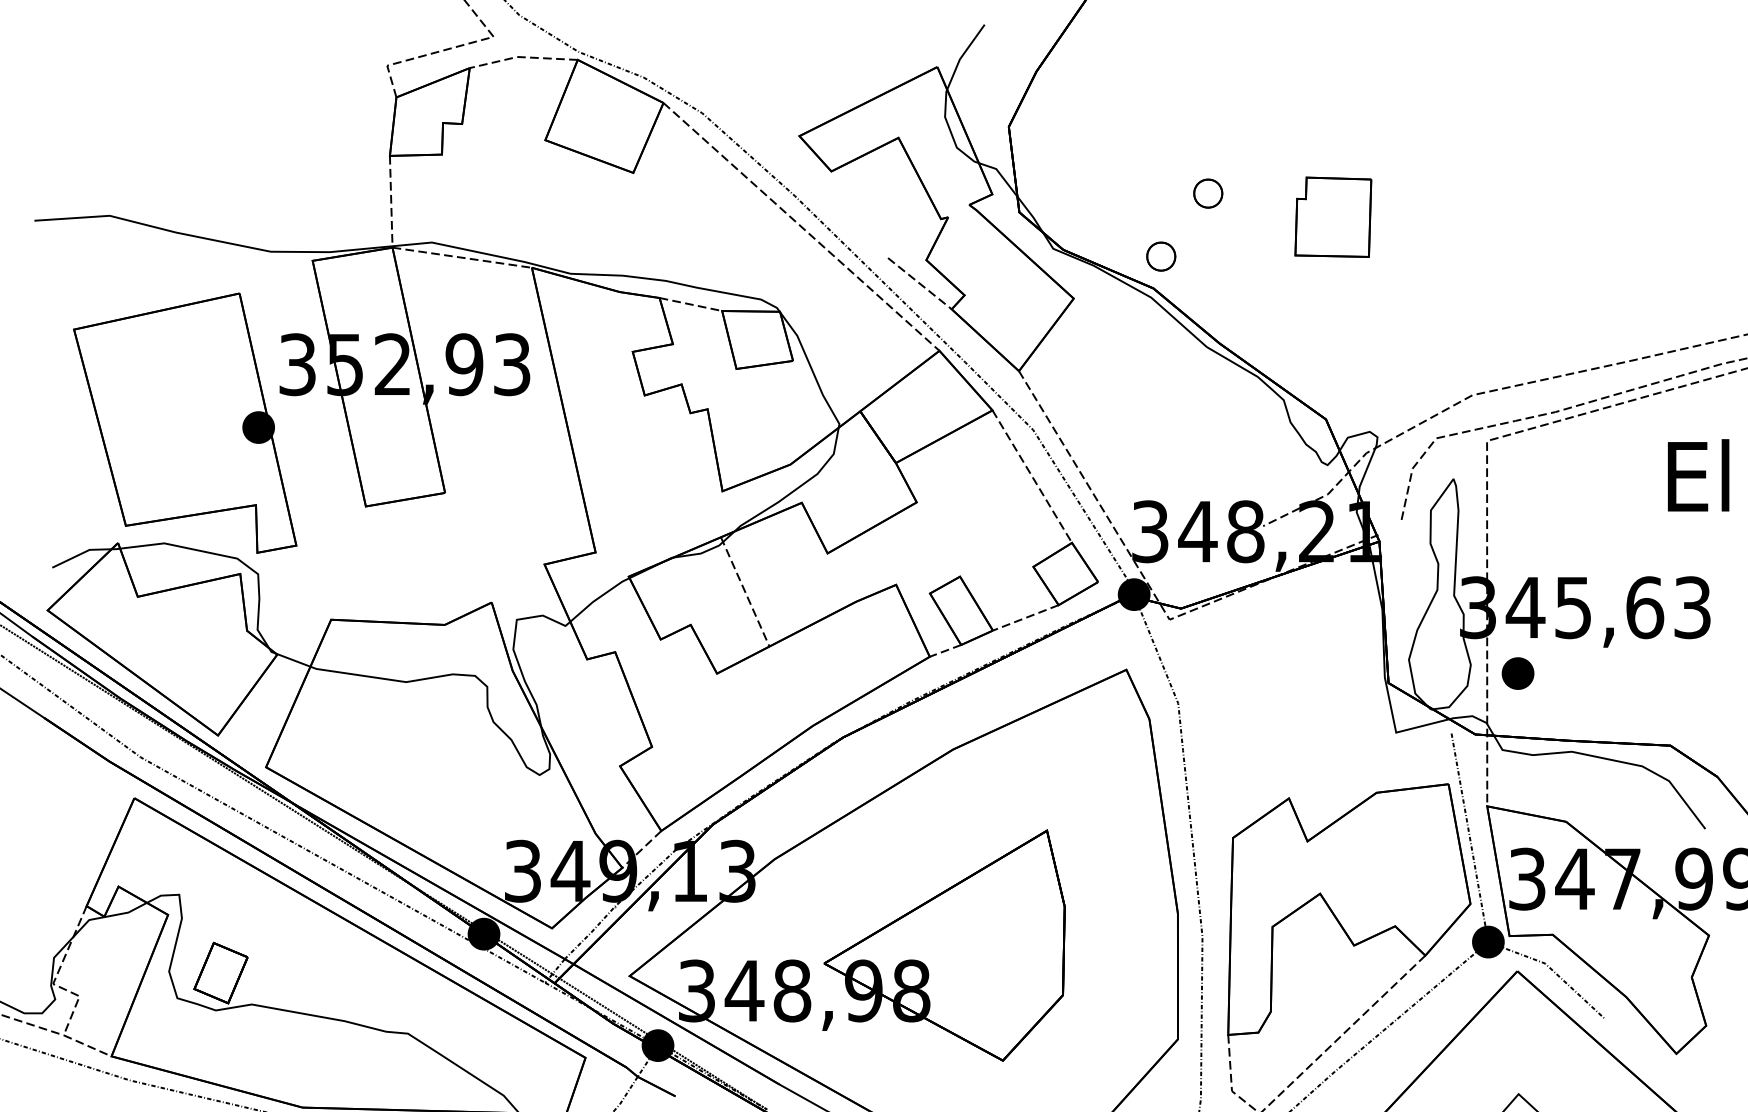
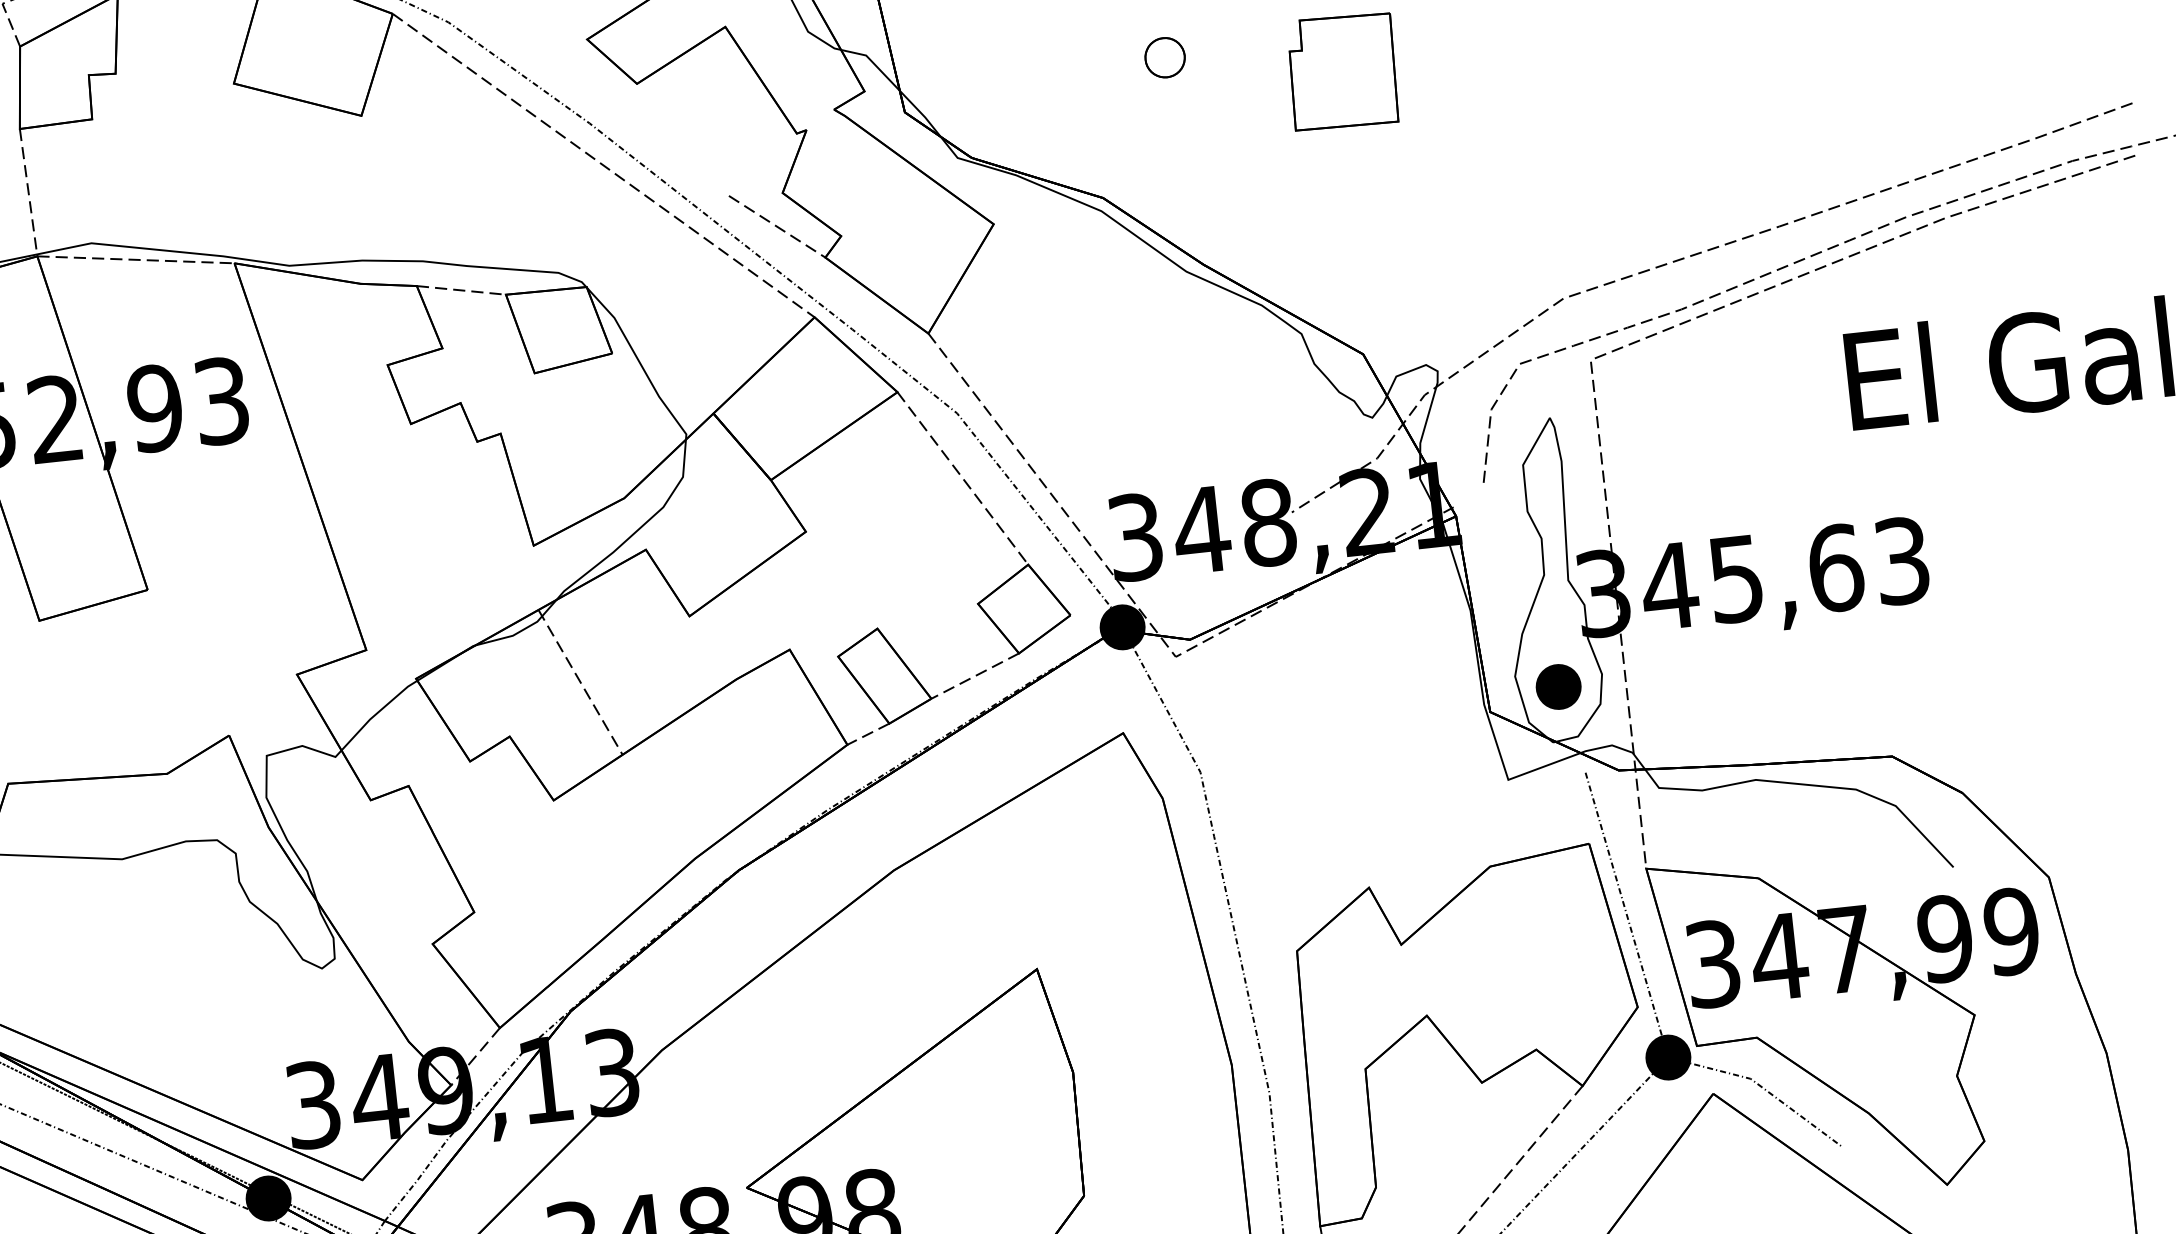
part: (1161, 256) -> (1109, 152), removed
part: (1517, 673) -> (1557, 686), moved

